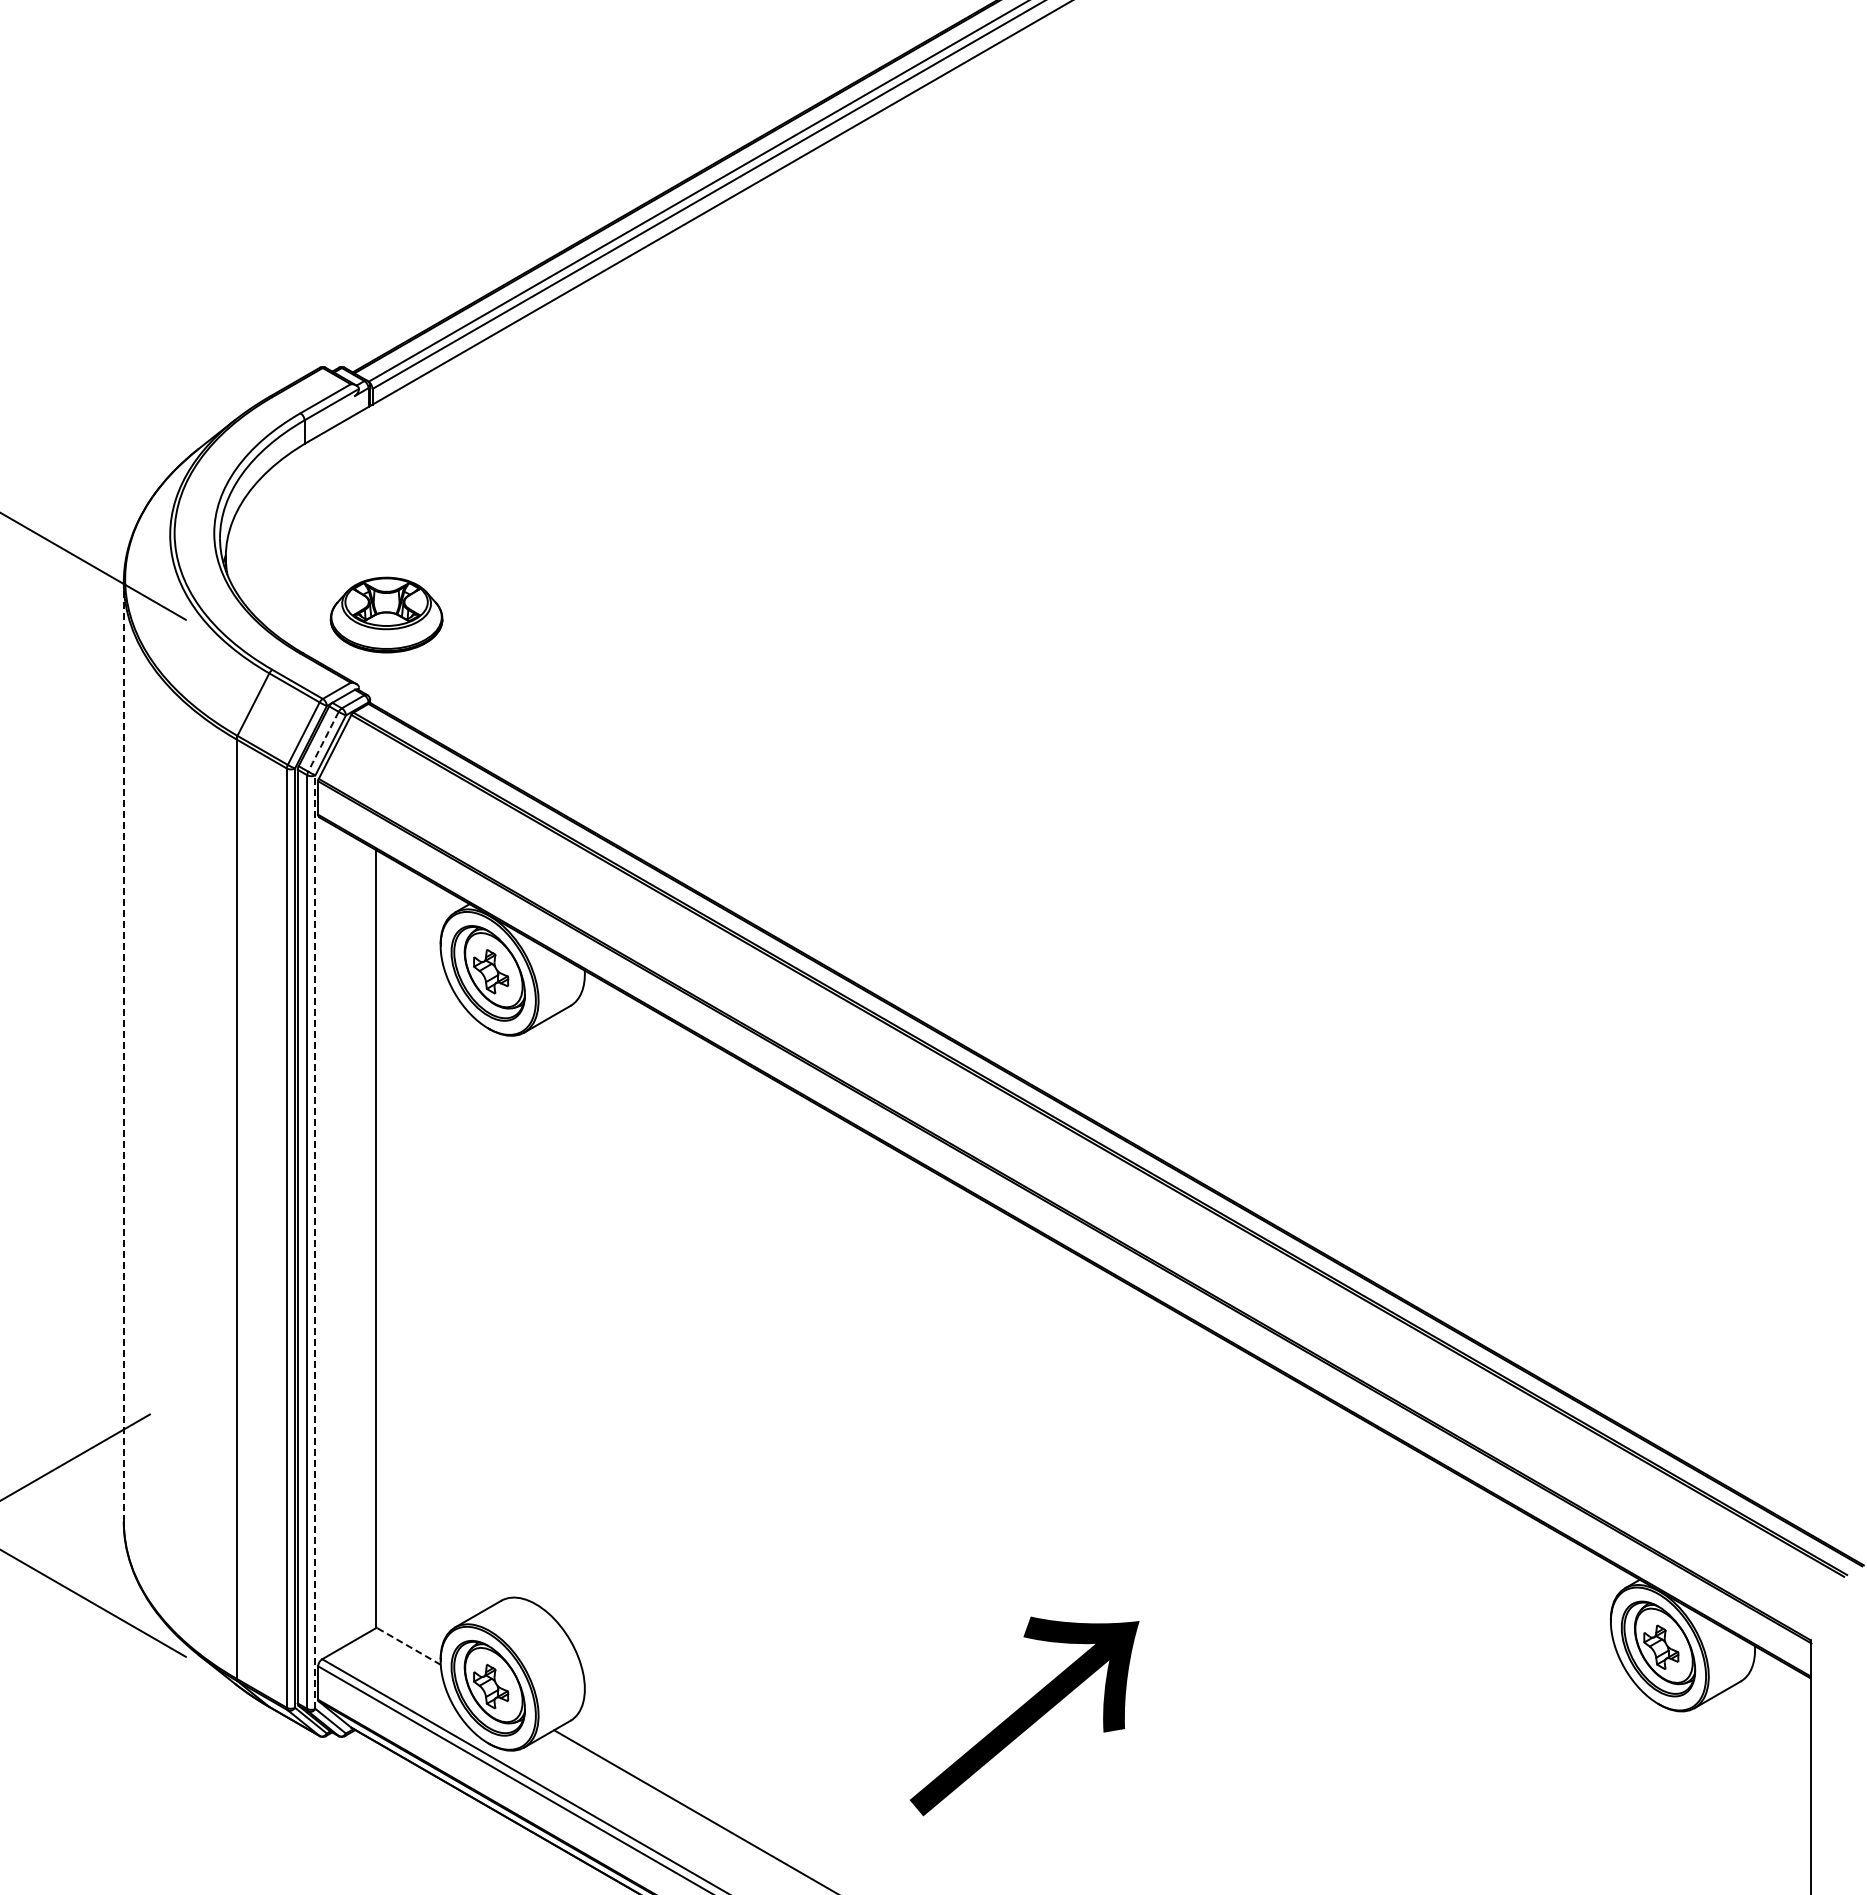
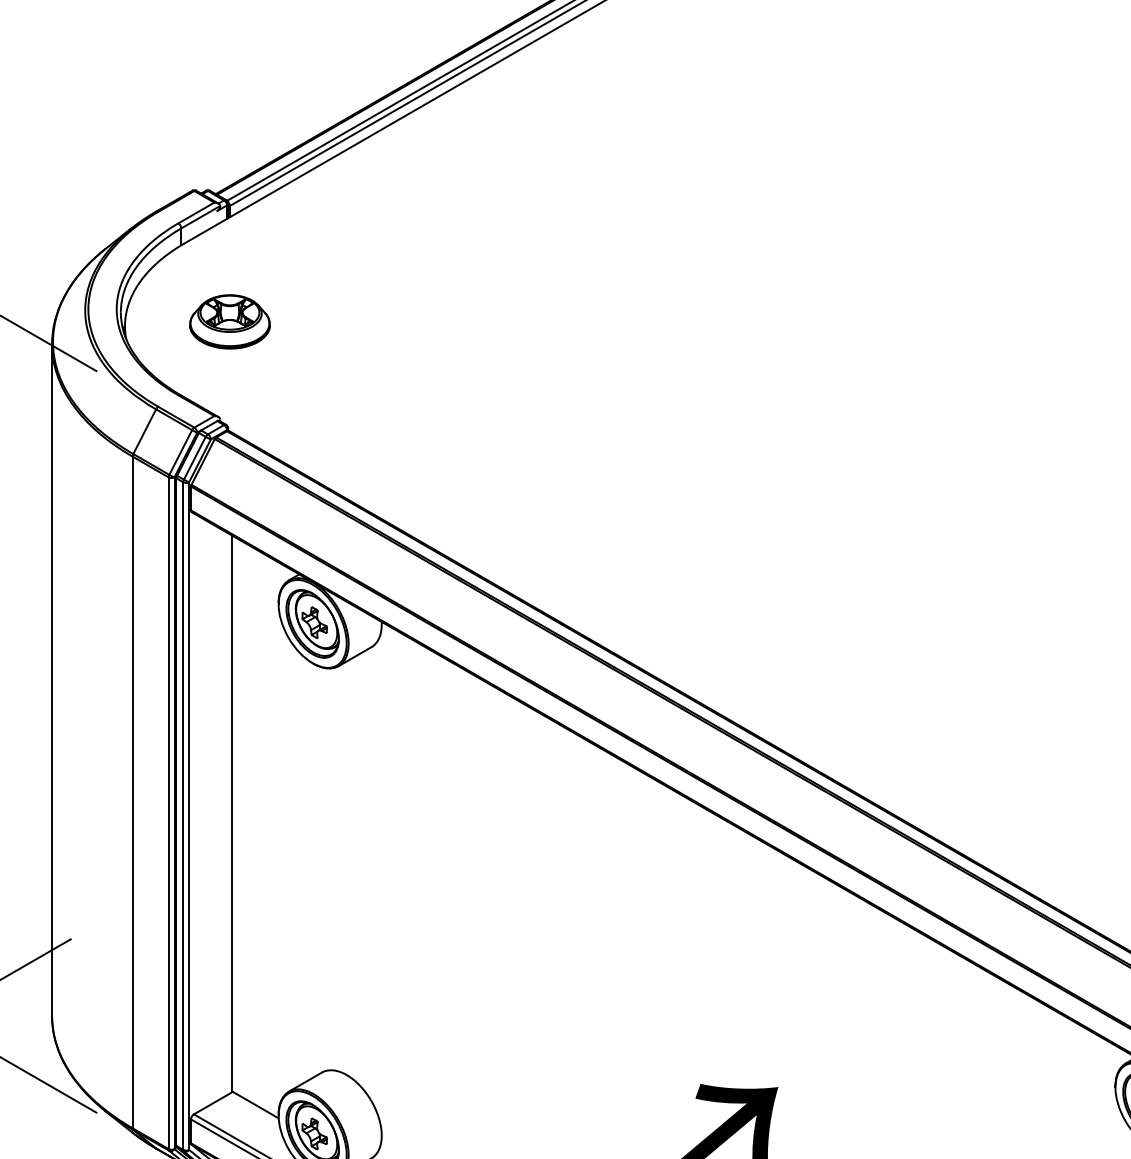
part: (386, 614) -> (229, 321), moved
line: (323, 741) -> (194, 458), dashed -> solid
line: (123, 1051) -> (51, 679), dashed -> solid
line: (315, 1242) -> (189, 816), dashed -> solid
line: (407, 1645) -> (254, 1104), dashed -> solid

